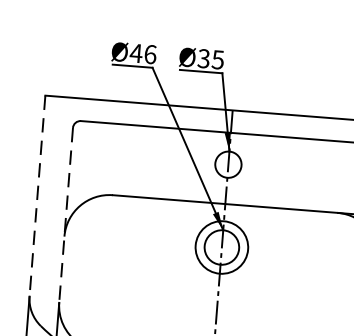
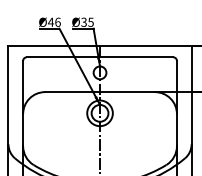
line: (37, 196) -> (8, 95), dashed -> solid
line: (66, 215) -> (23, 103), dashed -> solid

